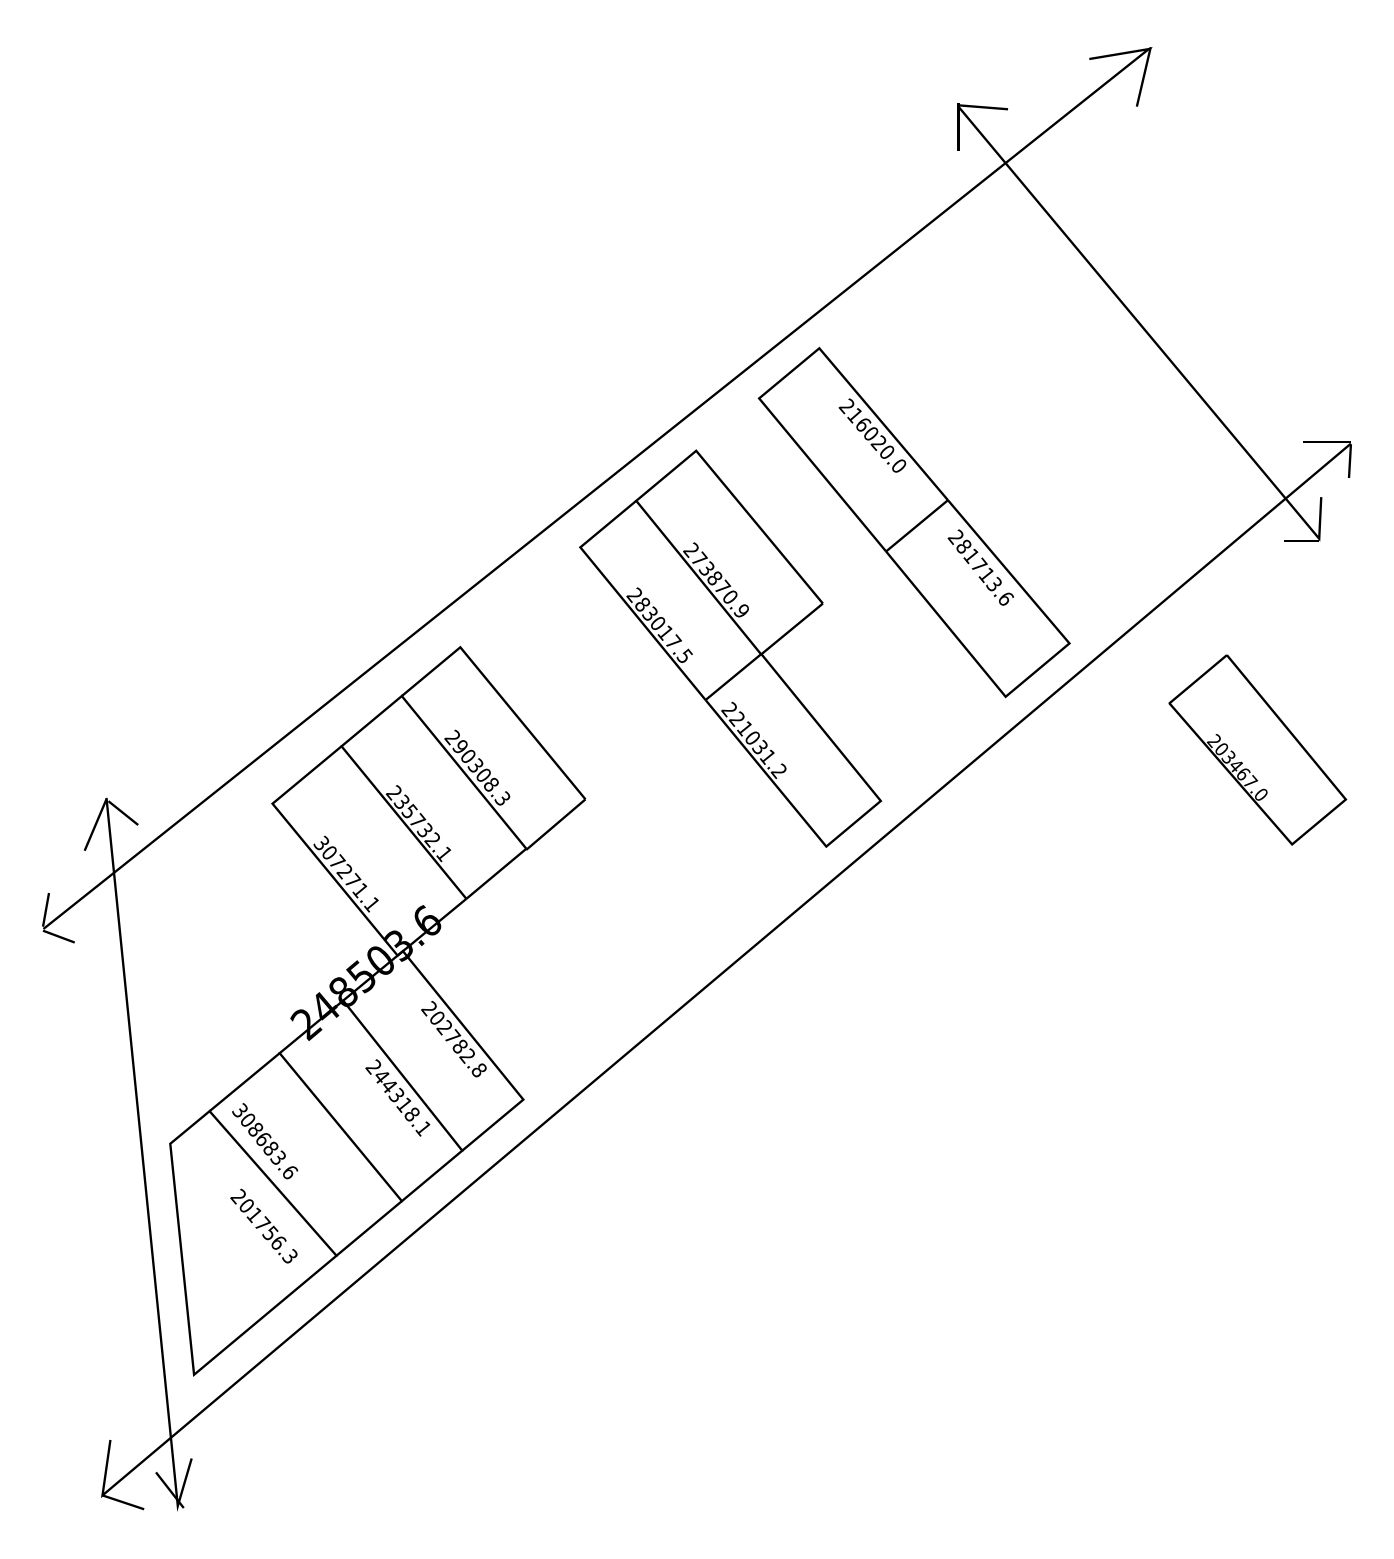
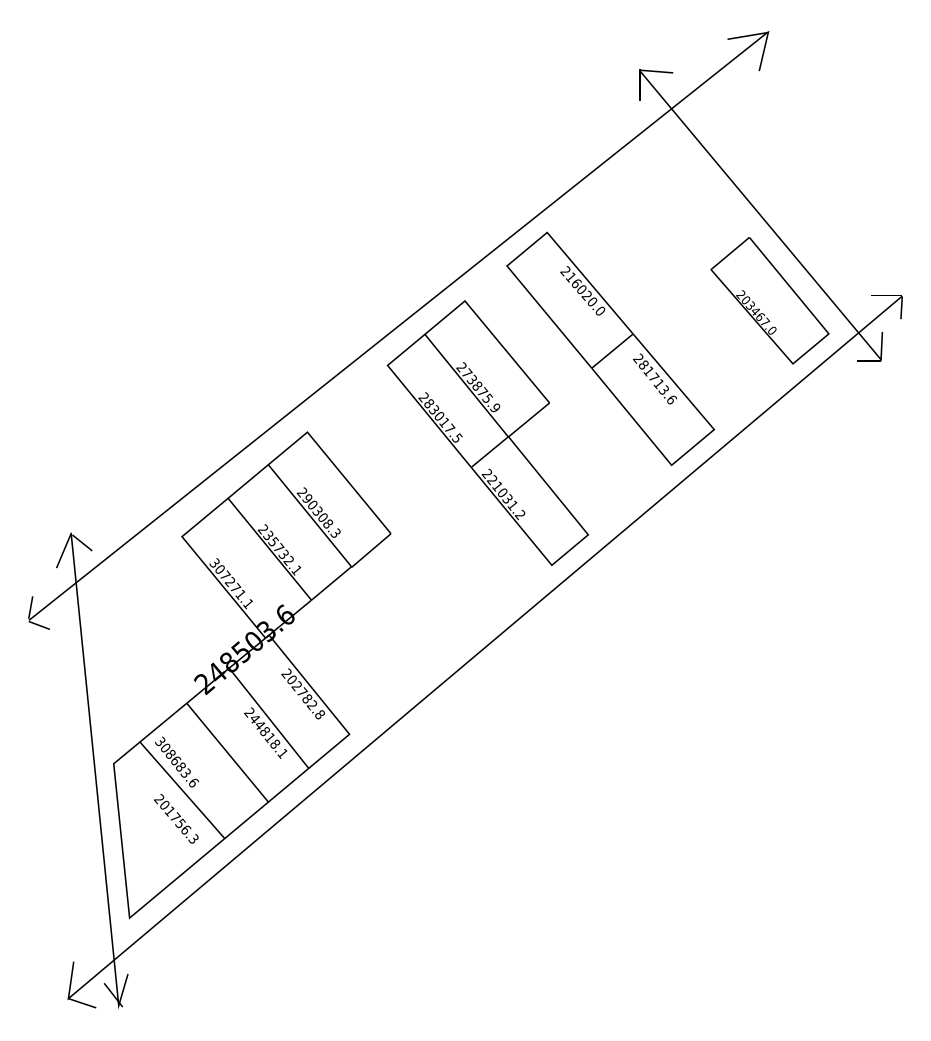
text: (729, 595) -> (487, 397), 273870.9 -> 273875.9
text: (1256, 749) -> (769, 300), moved
text: (396, 1095) -> (264, 731), 244318.1 -> 244818.1

